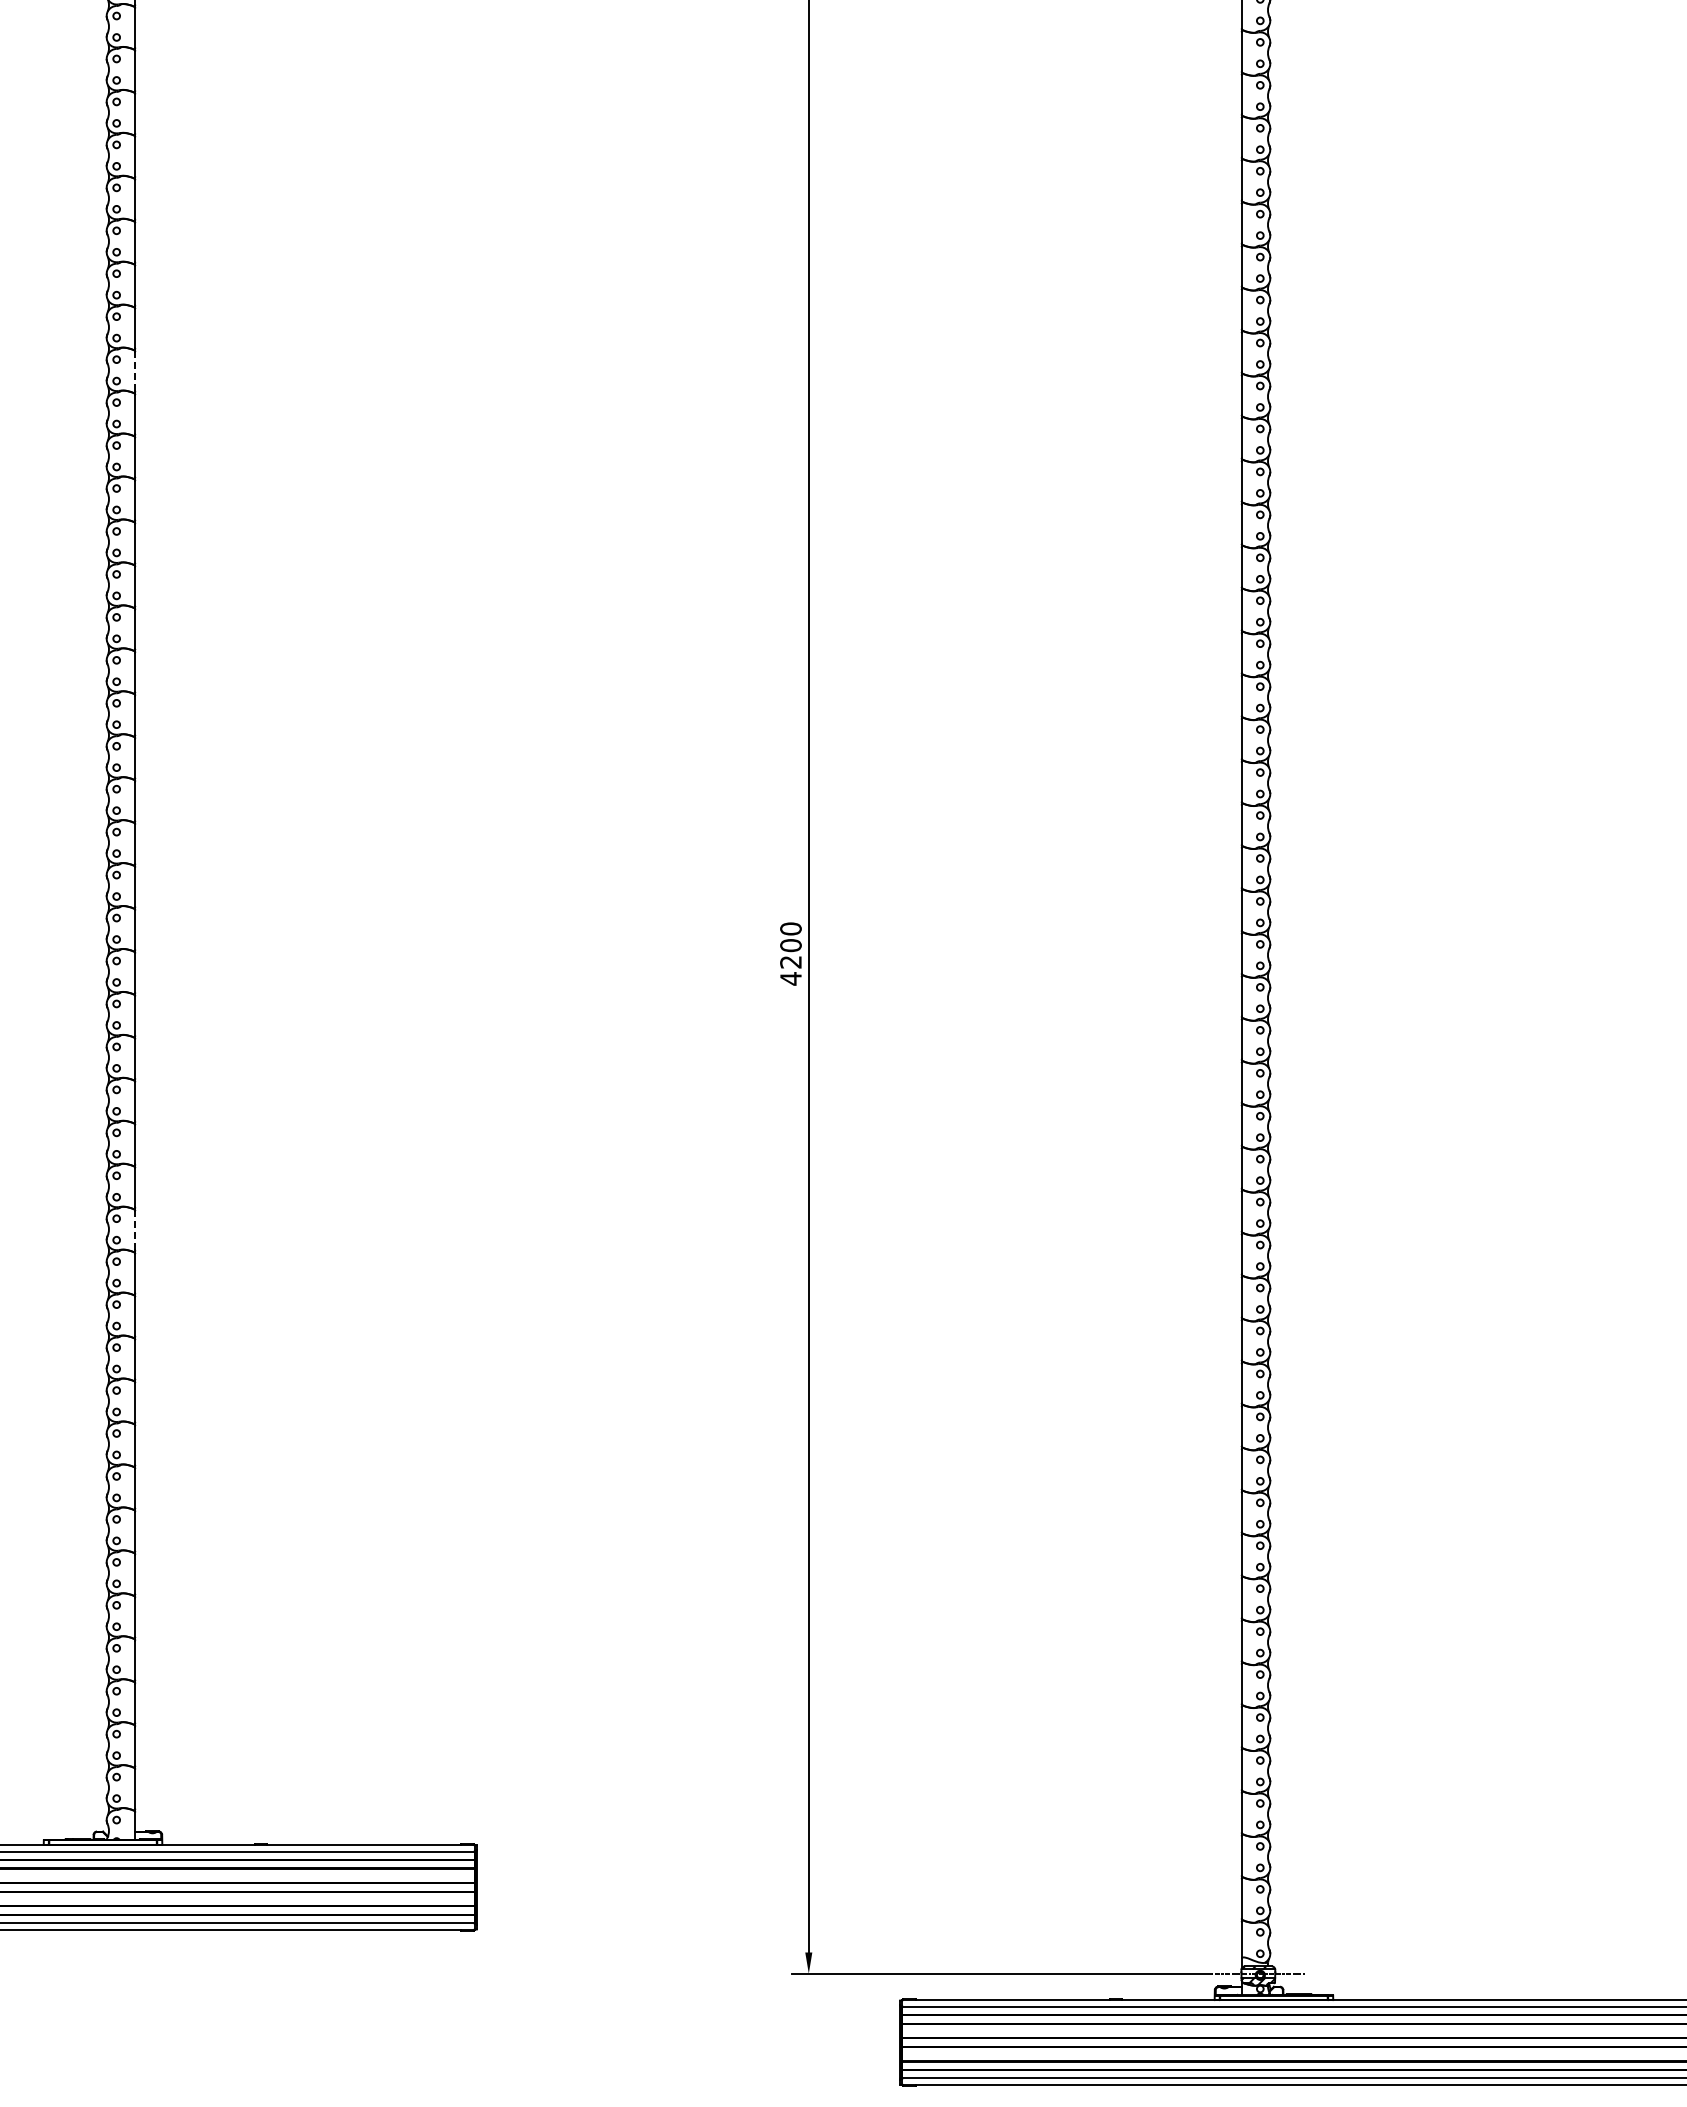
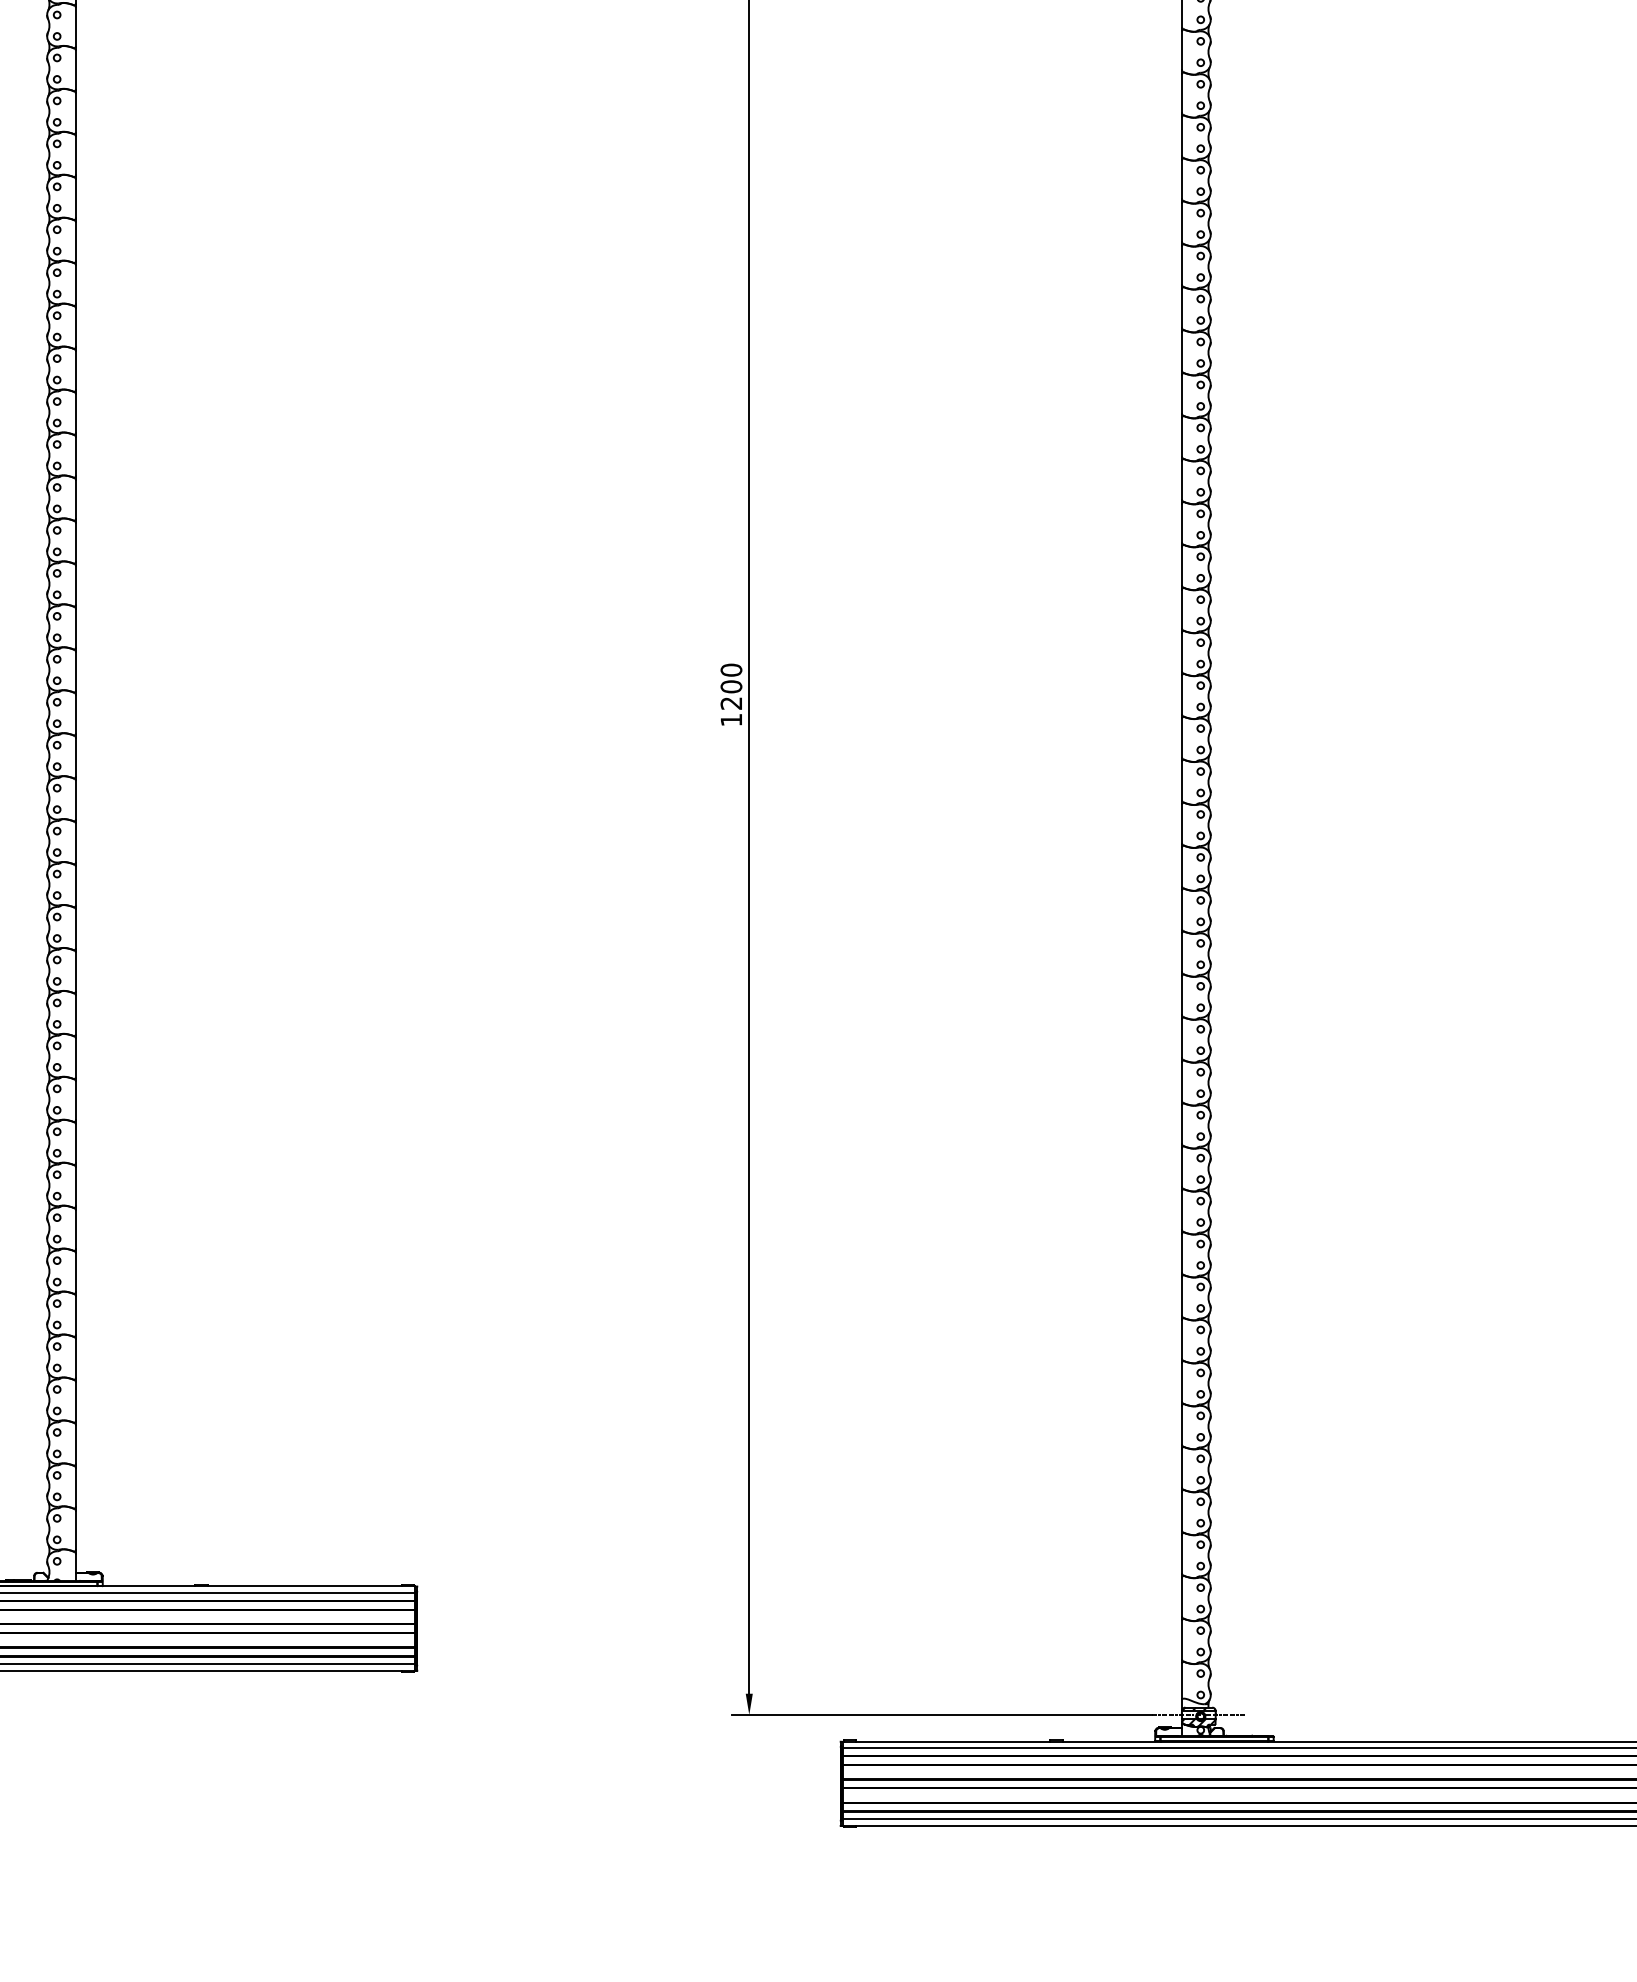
line: (135, 371) -> (75, 112), dashed -> solid
text: (790, 978) -> (730, 719), 4200 -> 1200
line: (135, 1230) -> (75, 971), dashed -> solid

